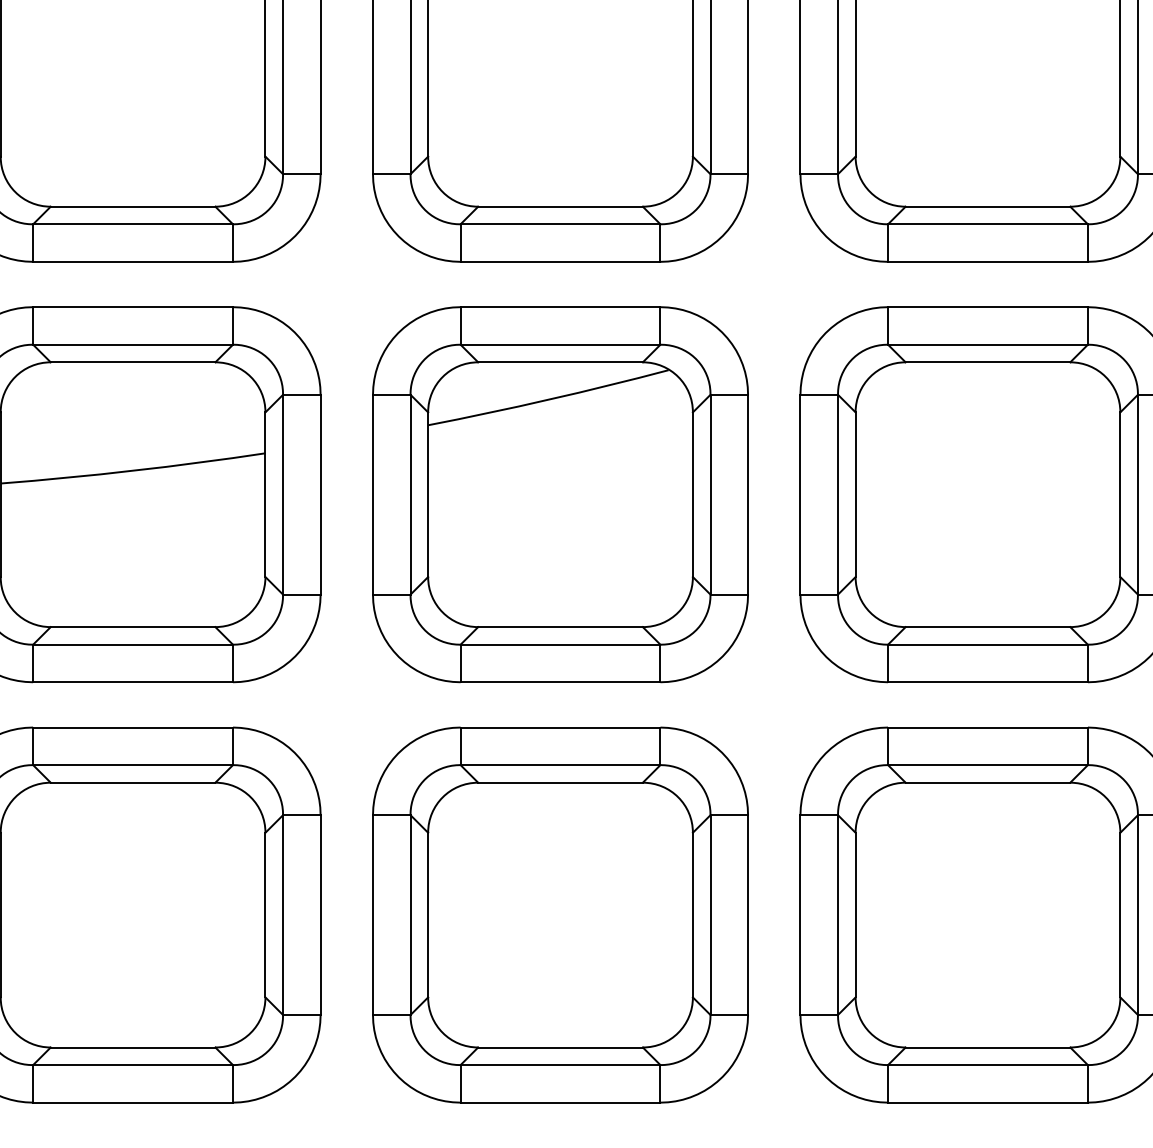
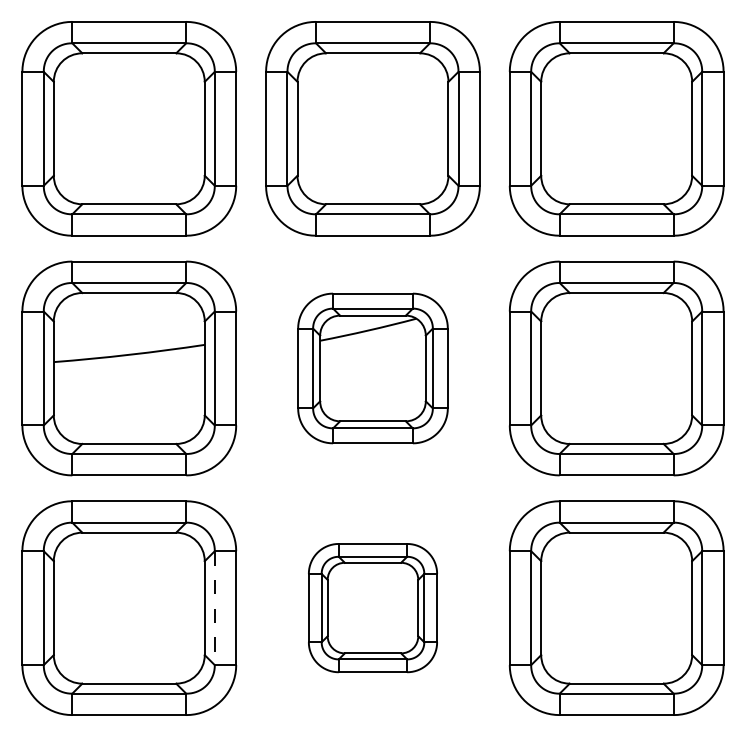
part: (559, 494) -> (372, 368), size x0.7
part: (559, 913) -> (372, 607), size x0.6
line: (282, 915) -> (214, 608), solid -> dashed

